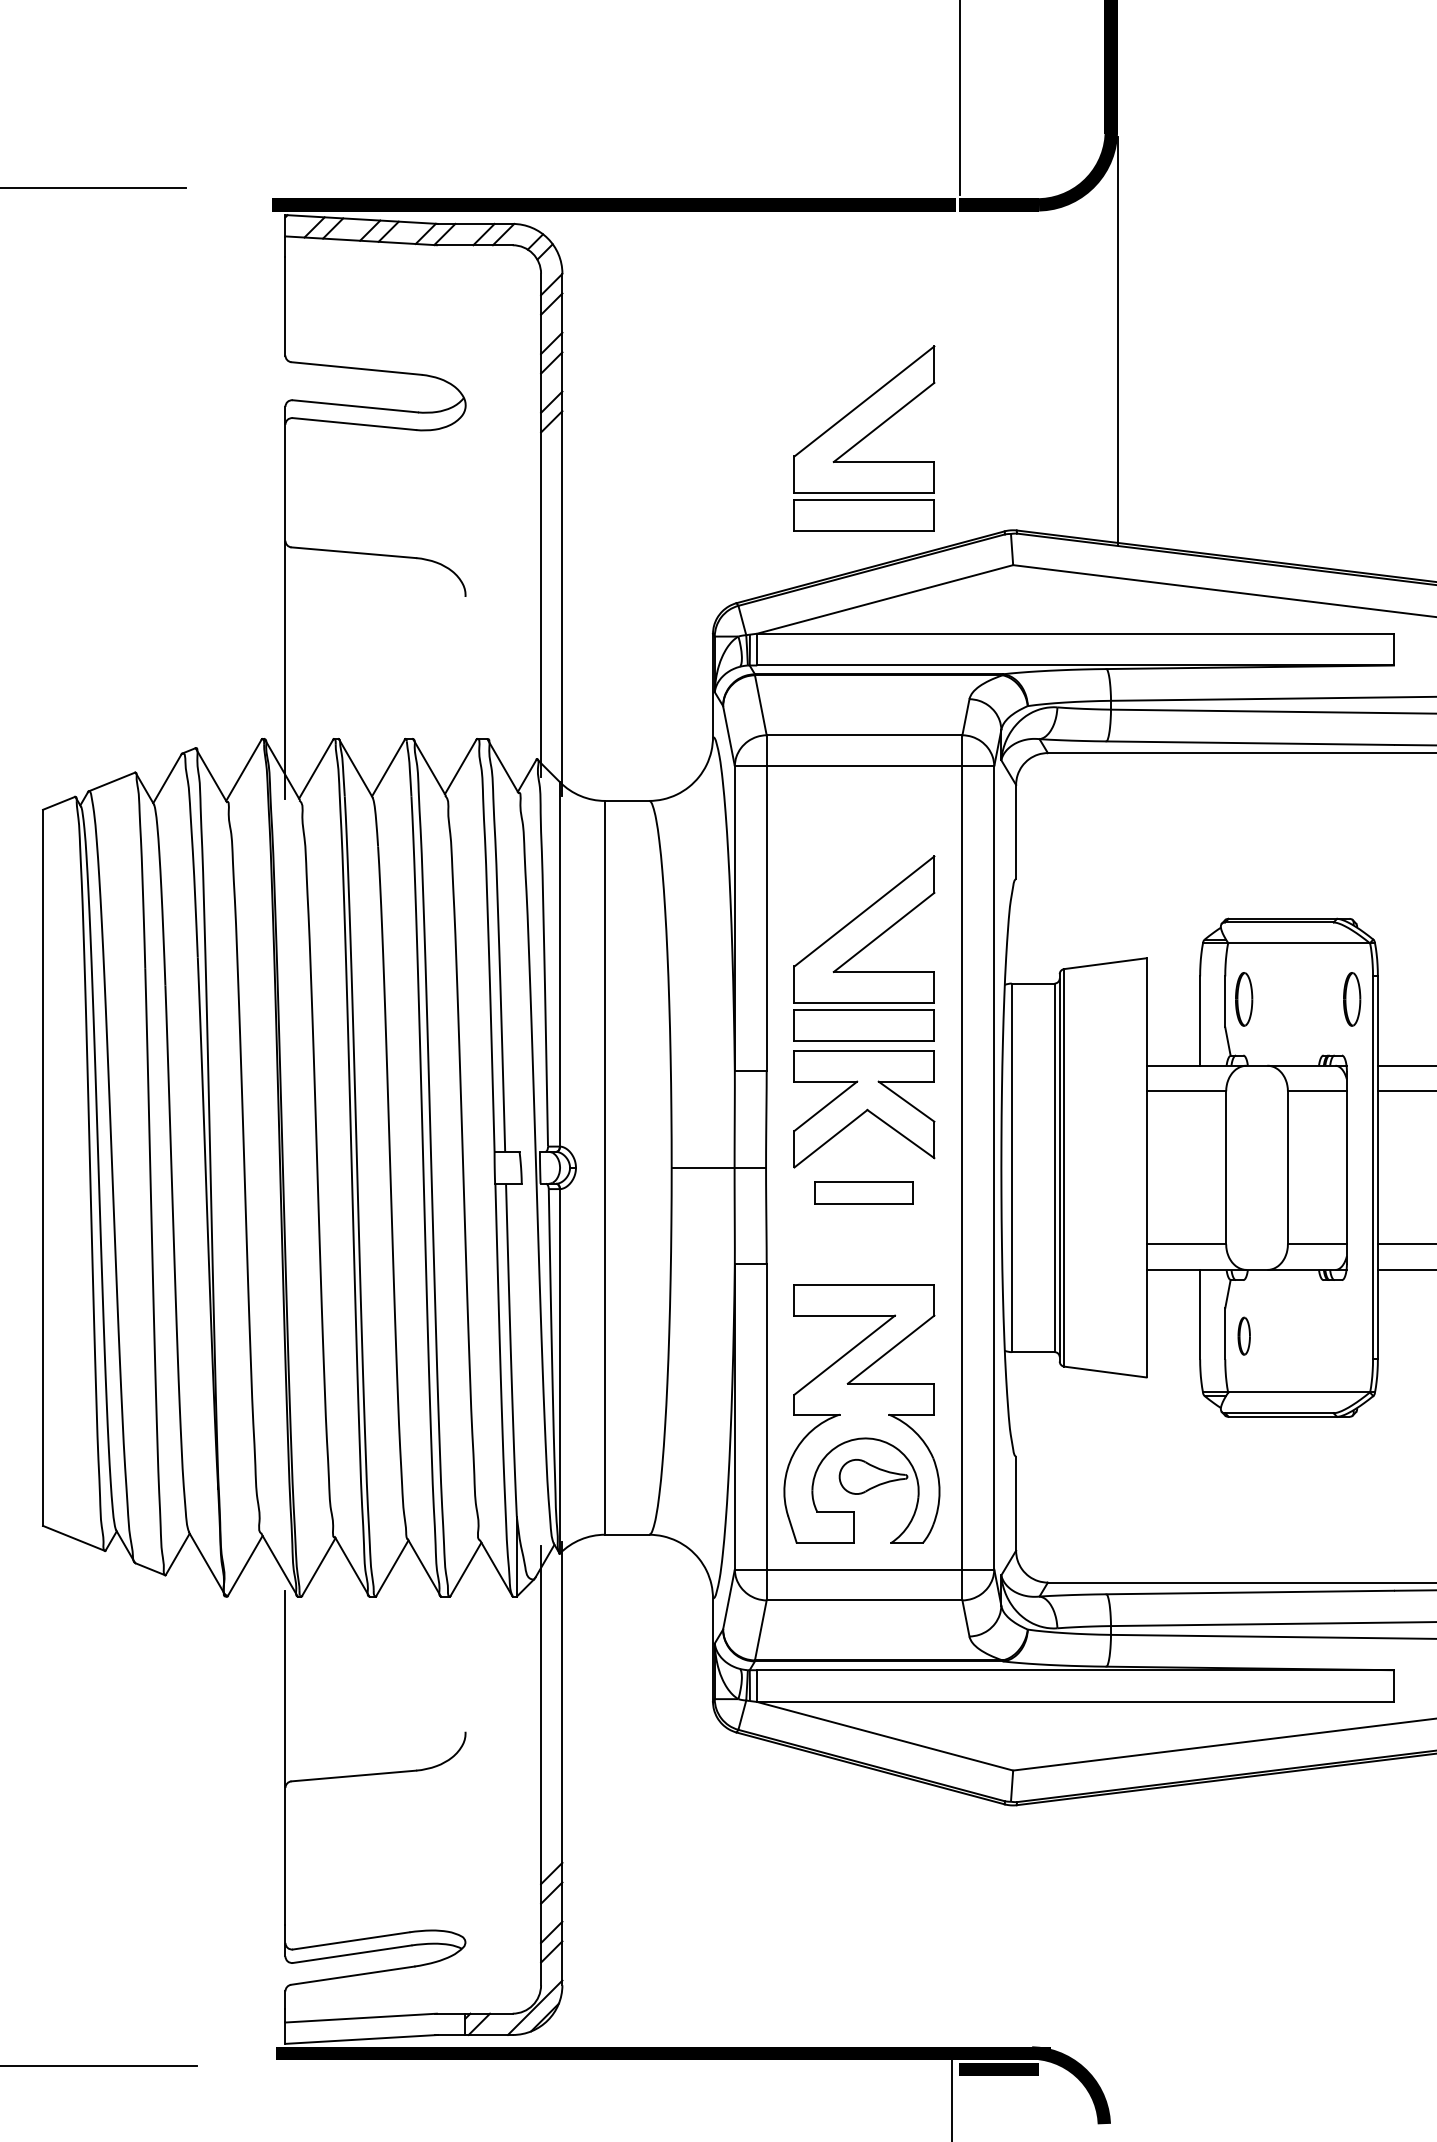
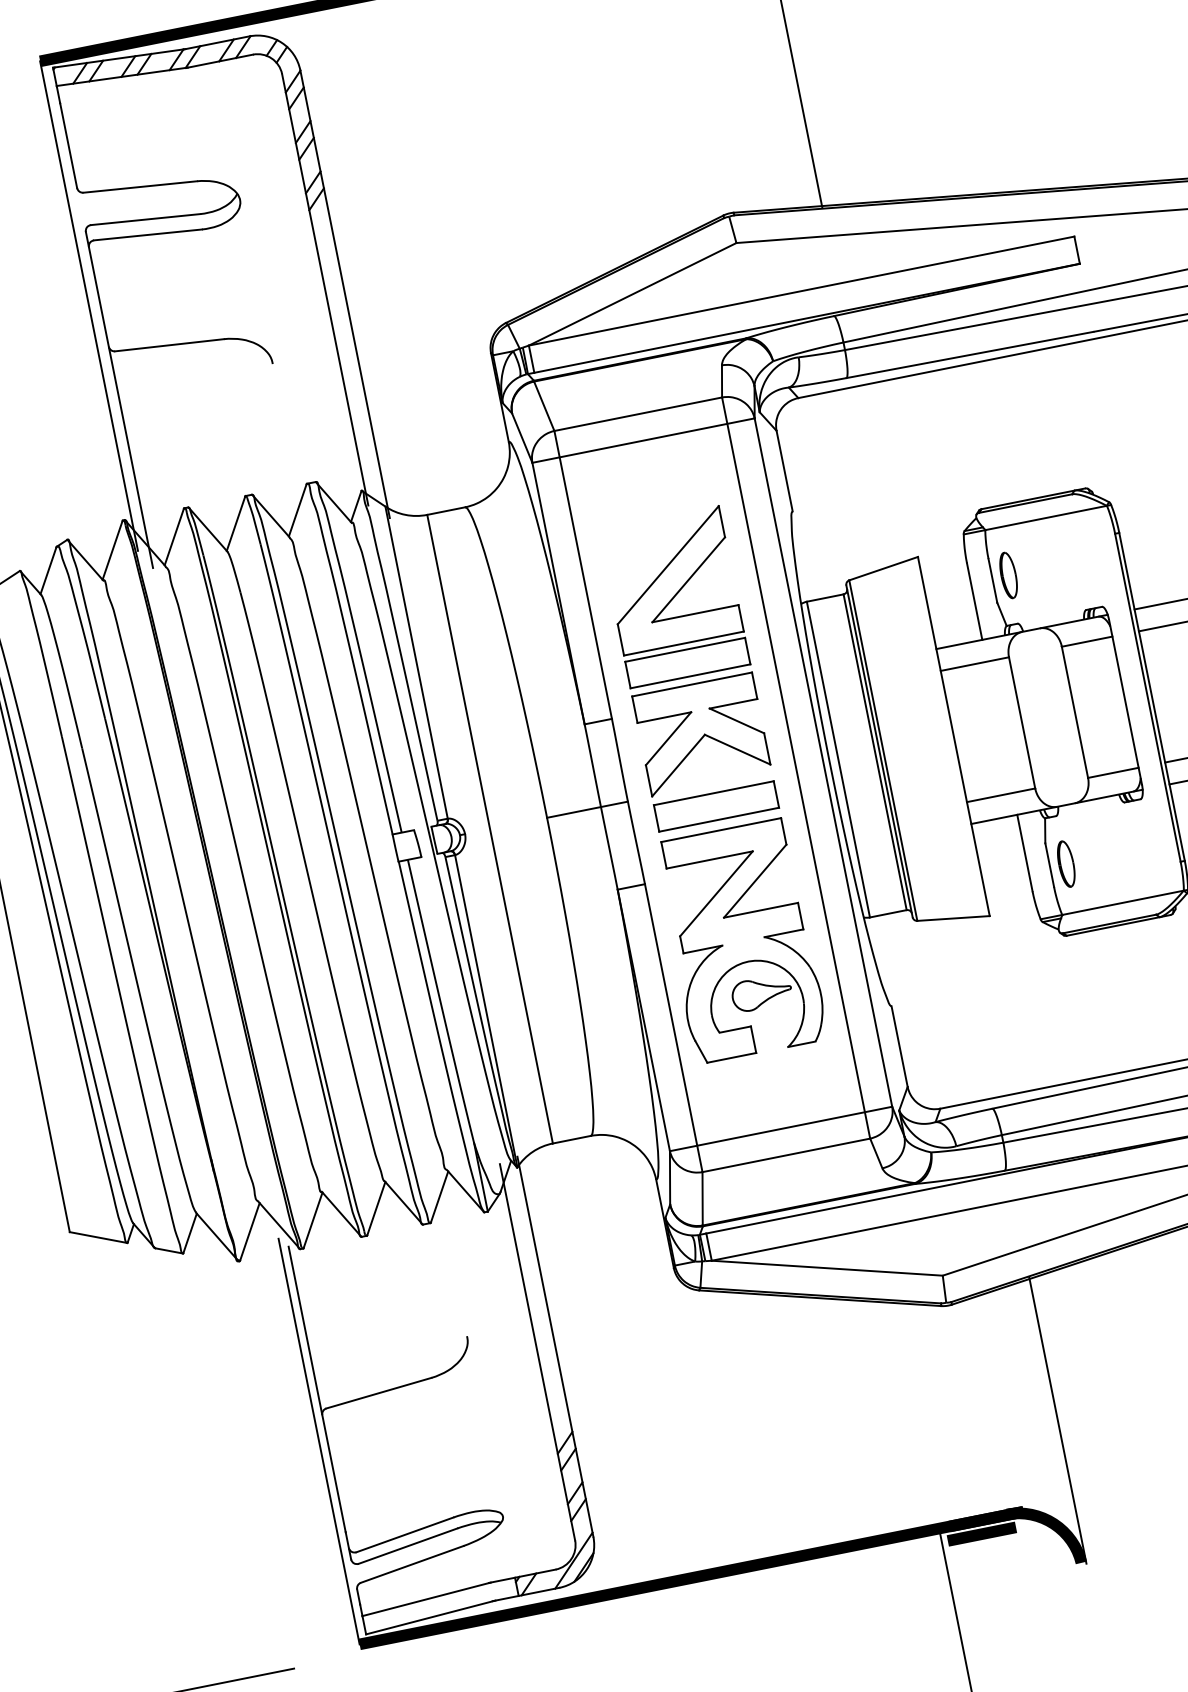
part: (864, 438) -> (587, 159), removed
line: (272, 490) -> (89, 305), added
part: (1352, 999) -> (1101, 557), removed
part: (863, 1193) -> (715, 806), size x1.43
part: (1244, 1335) -> (1066, 863), size x1.43
part: (861, 1413) -> (740, 940), moved
line: (275, 1816) -> (318, 1441), added
line: (1109, 1959) -> (1057, 1421), added

